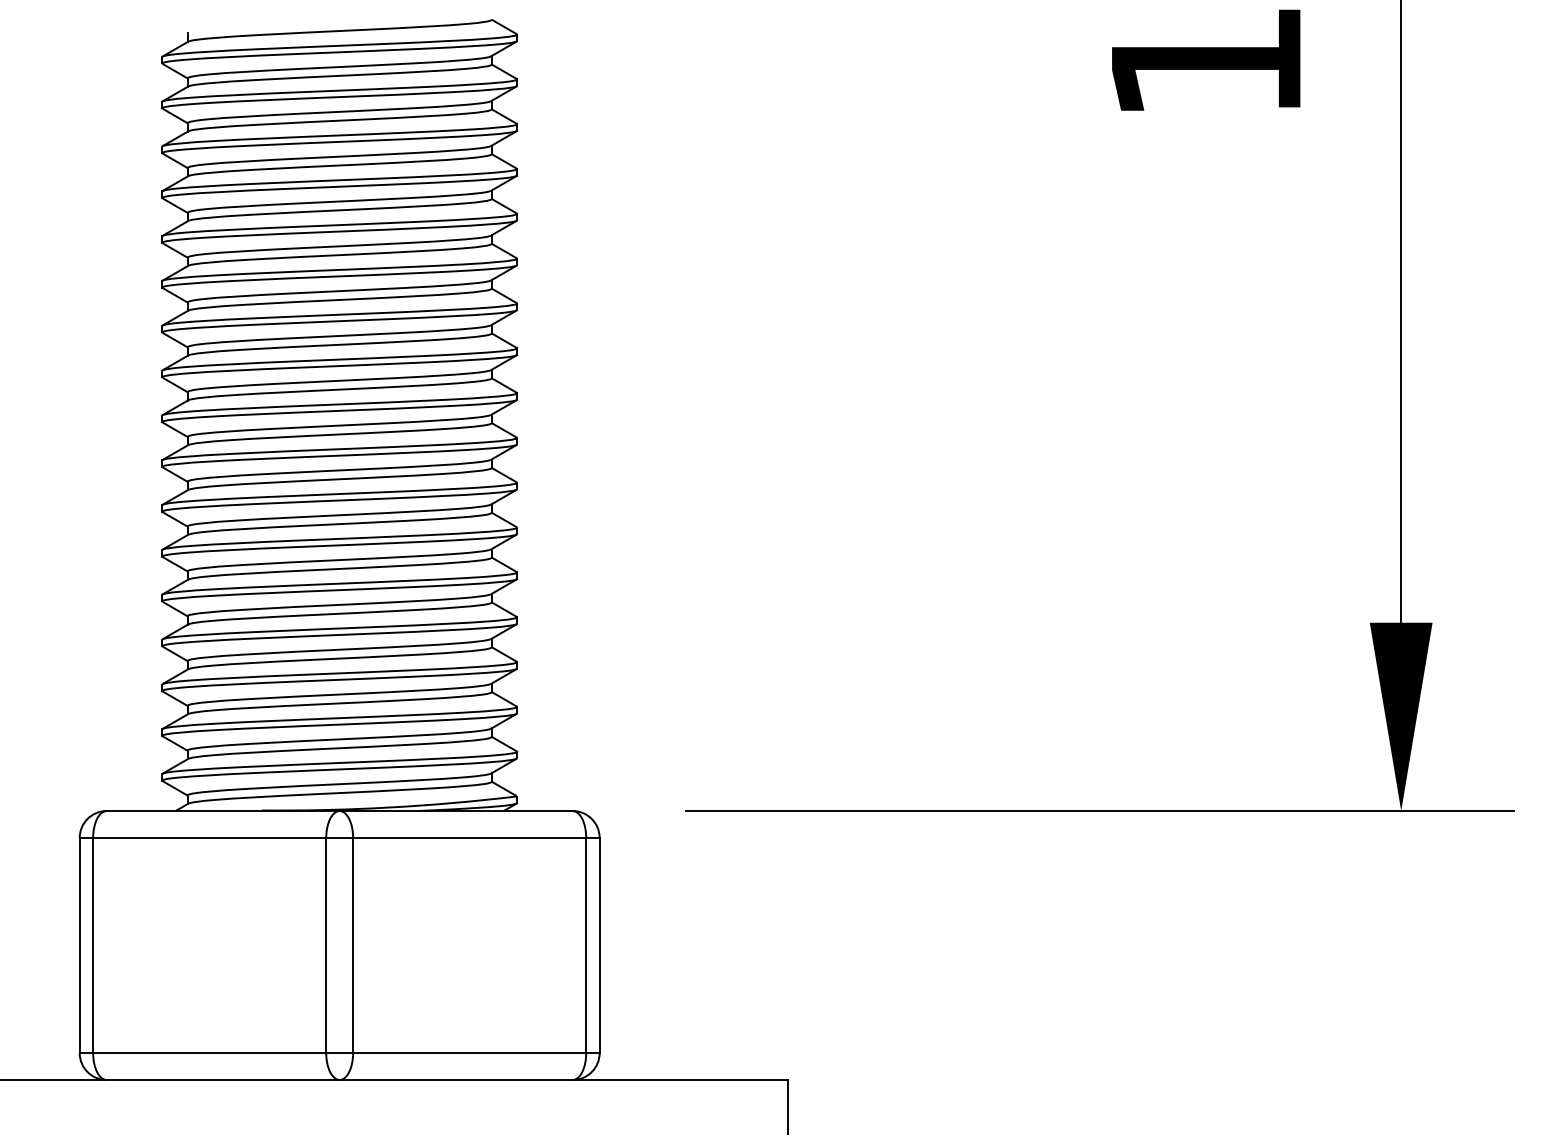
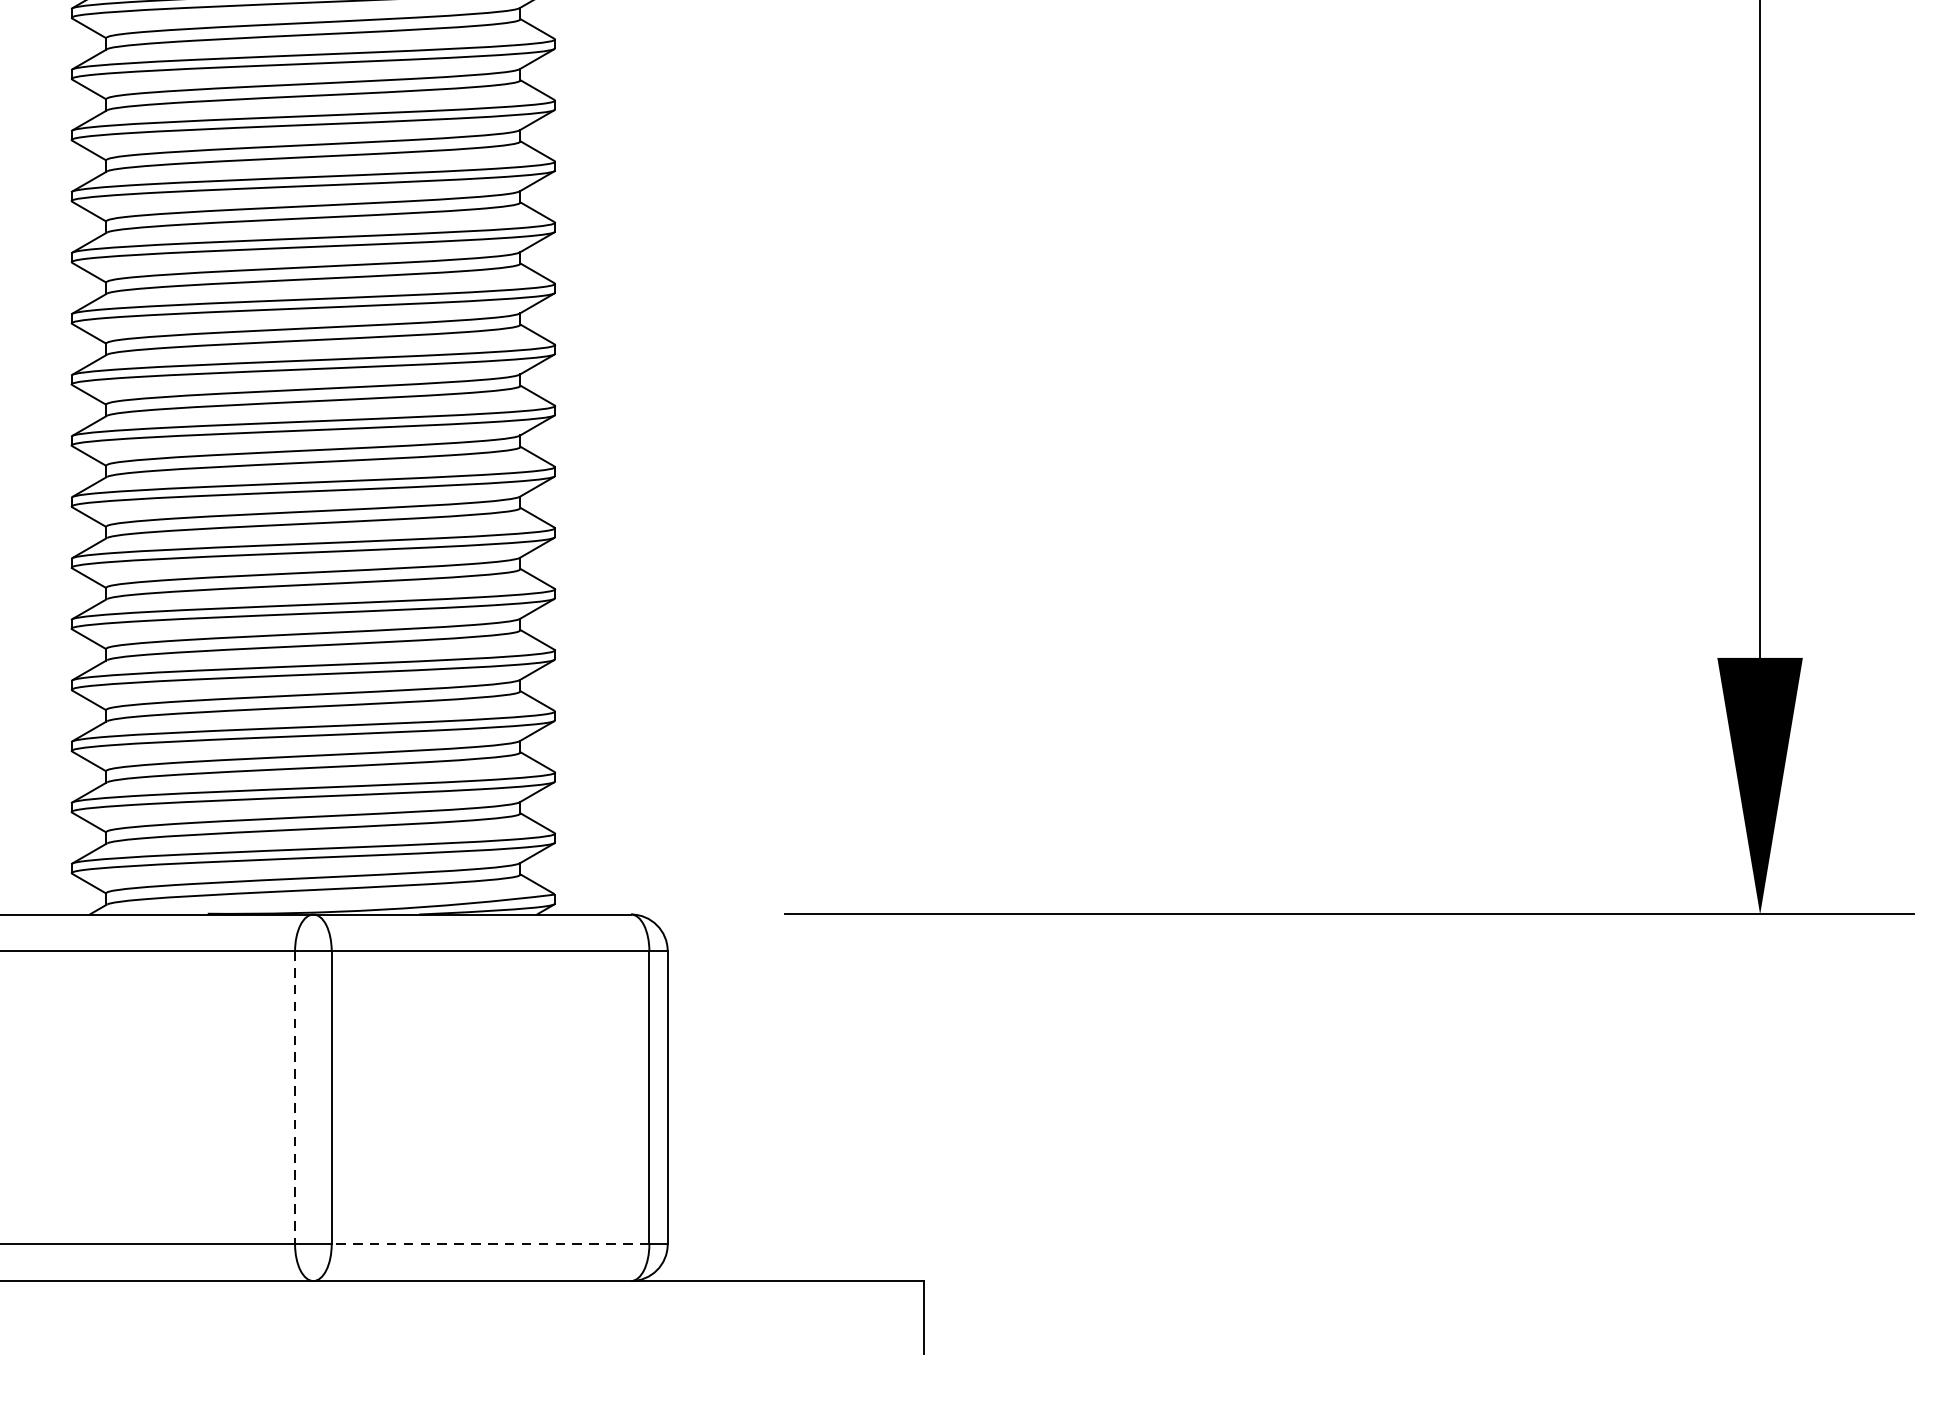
line: (326, 945) -> (295, 1097), solid -> dashed
line: (469, 1053) -> (490, 1244), solid -> dashed

